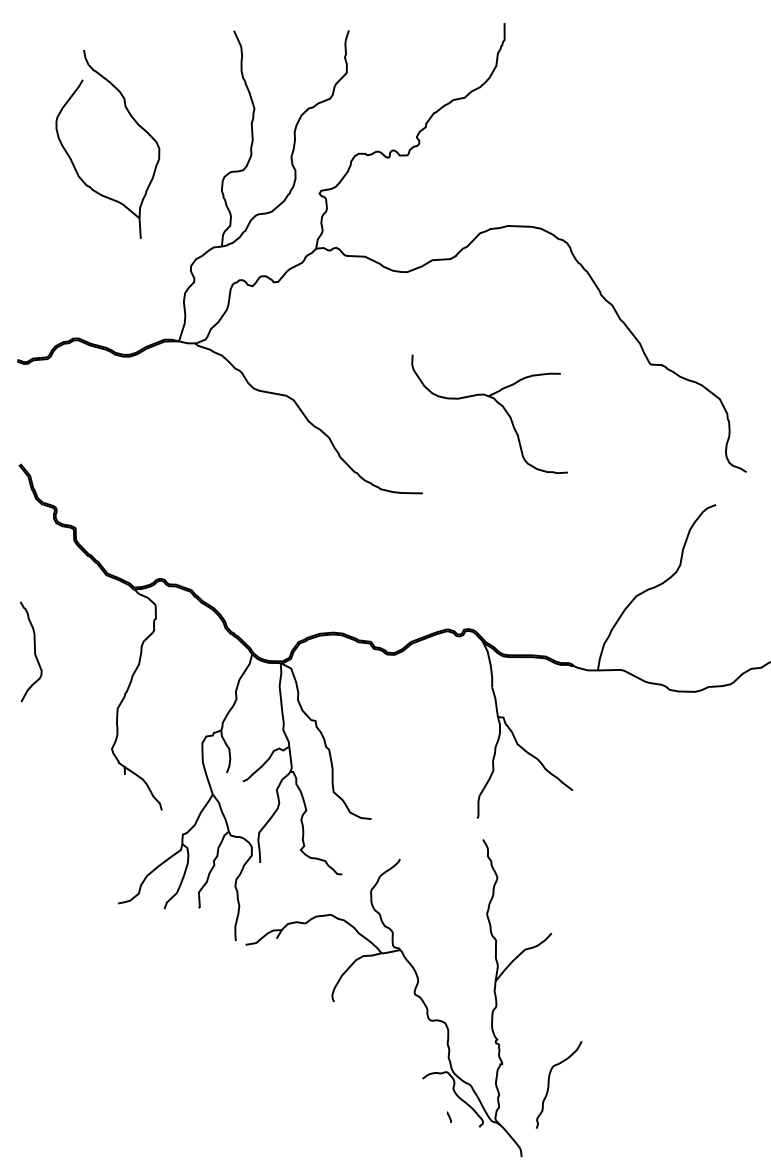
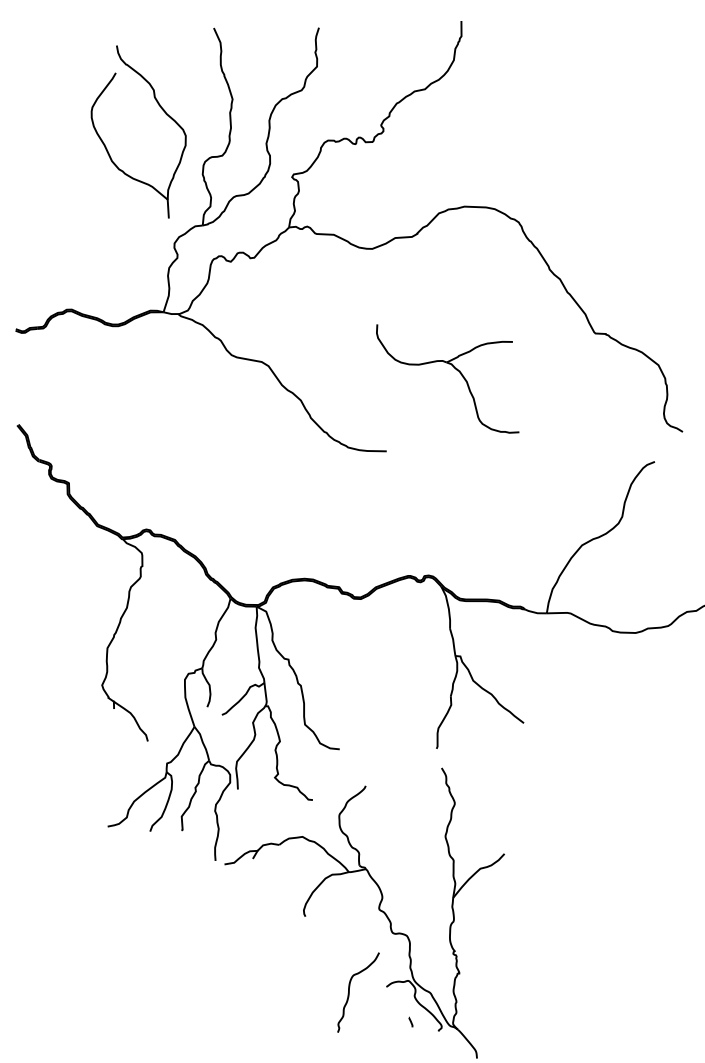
part: (133, 120) -> (162, 110), moved
curve: (34, 651) -> (31, 596), removed
curve: (549, 1084) -> (349, 992), moved

